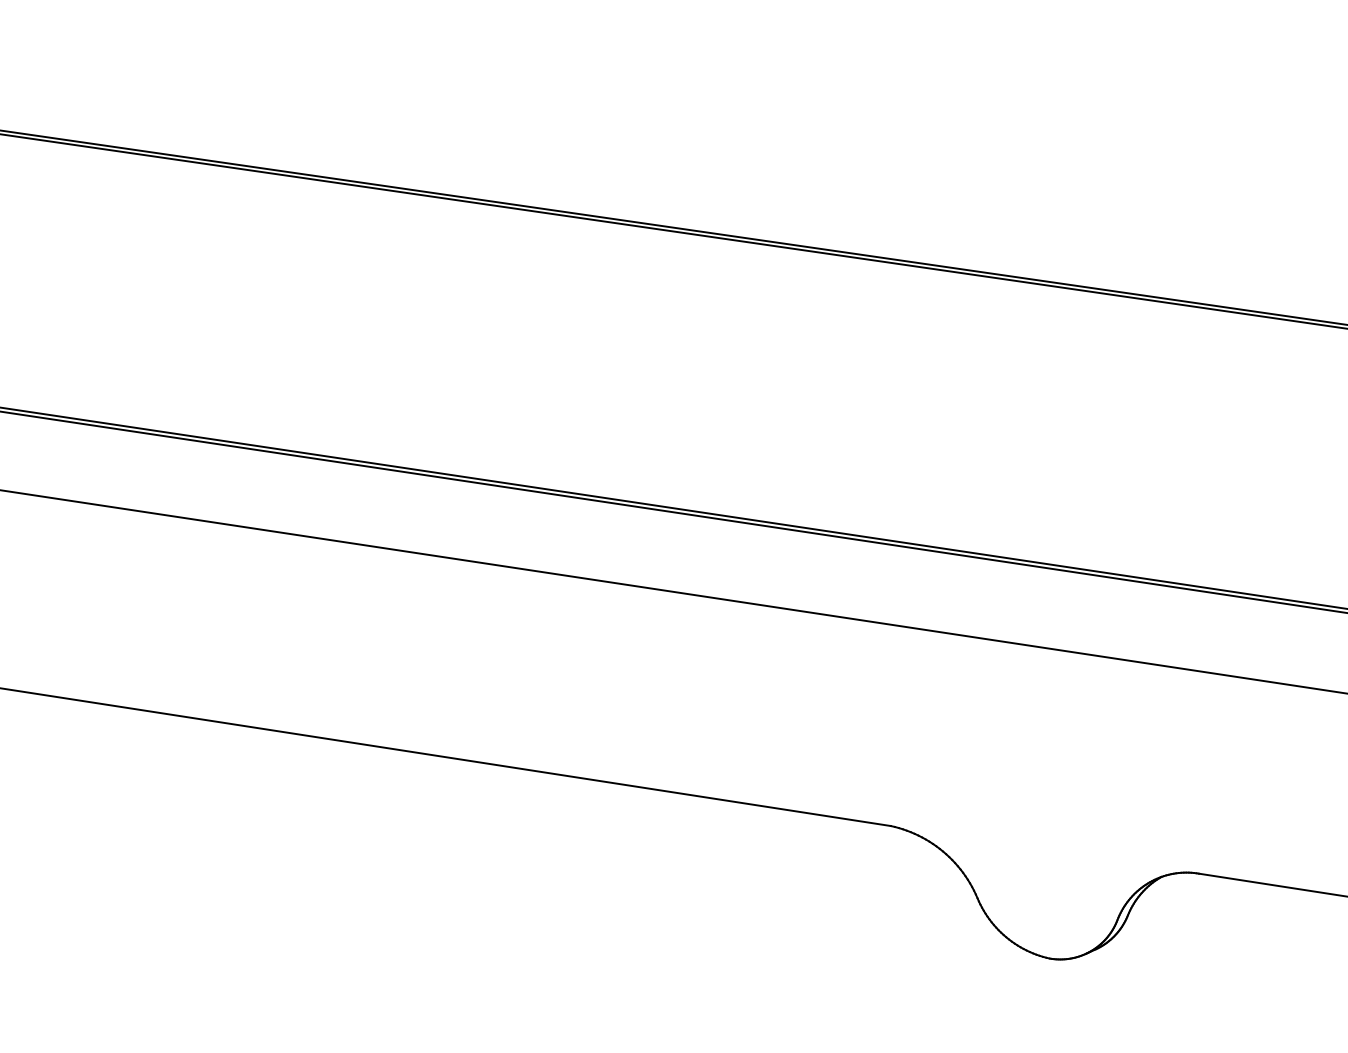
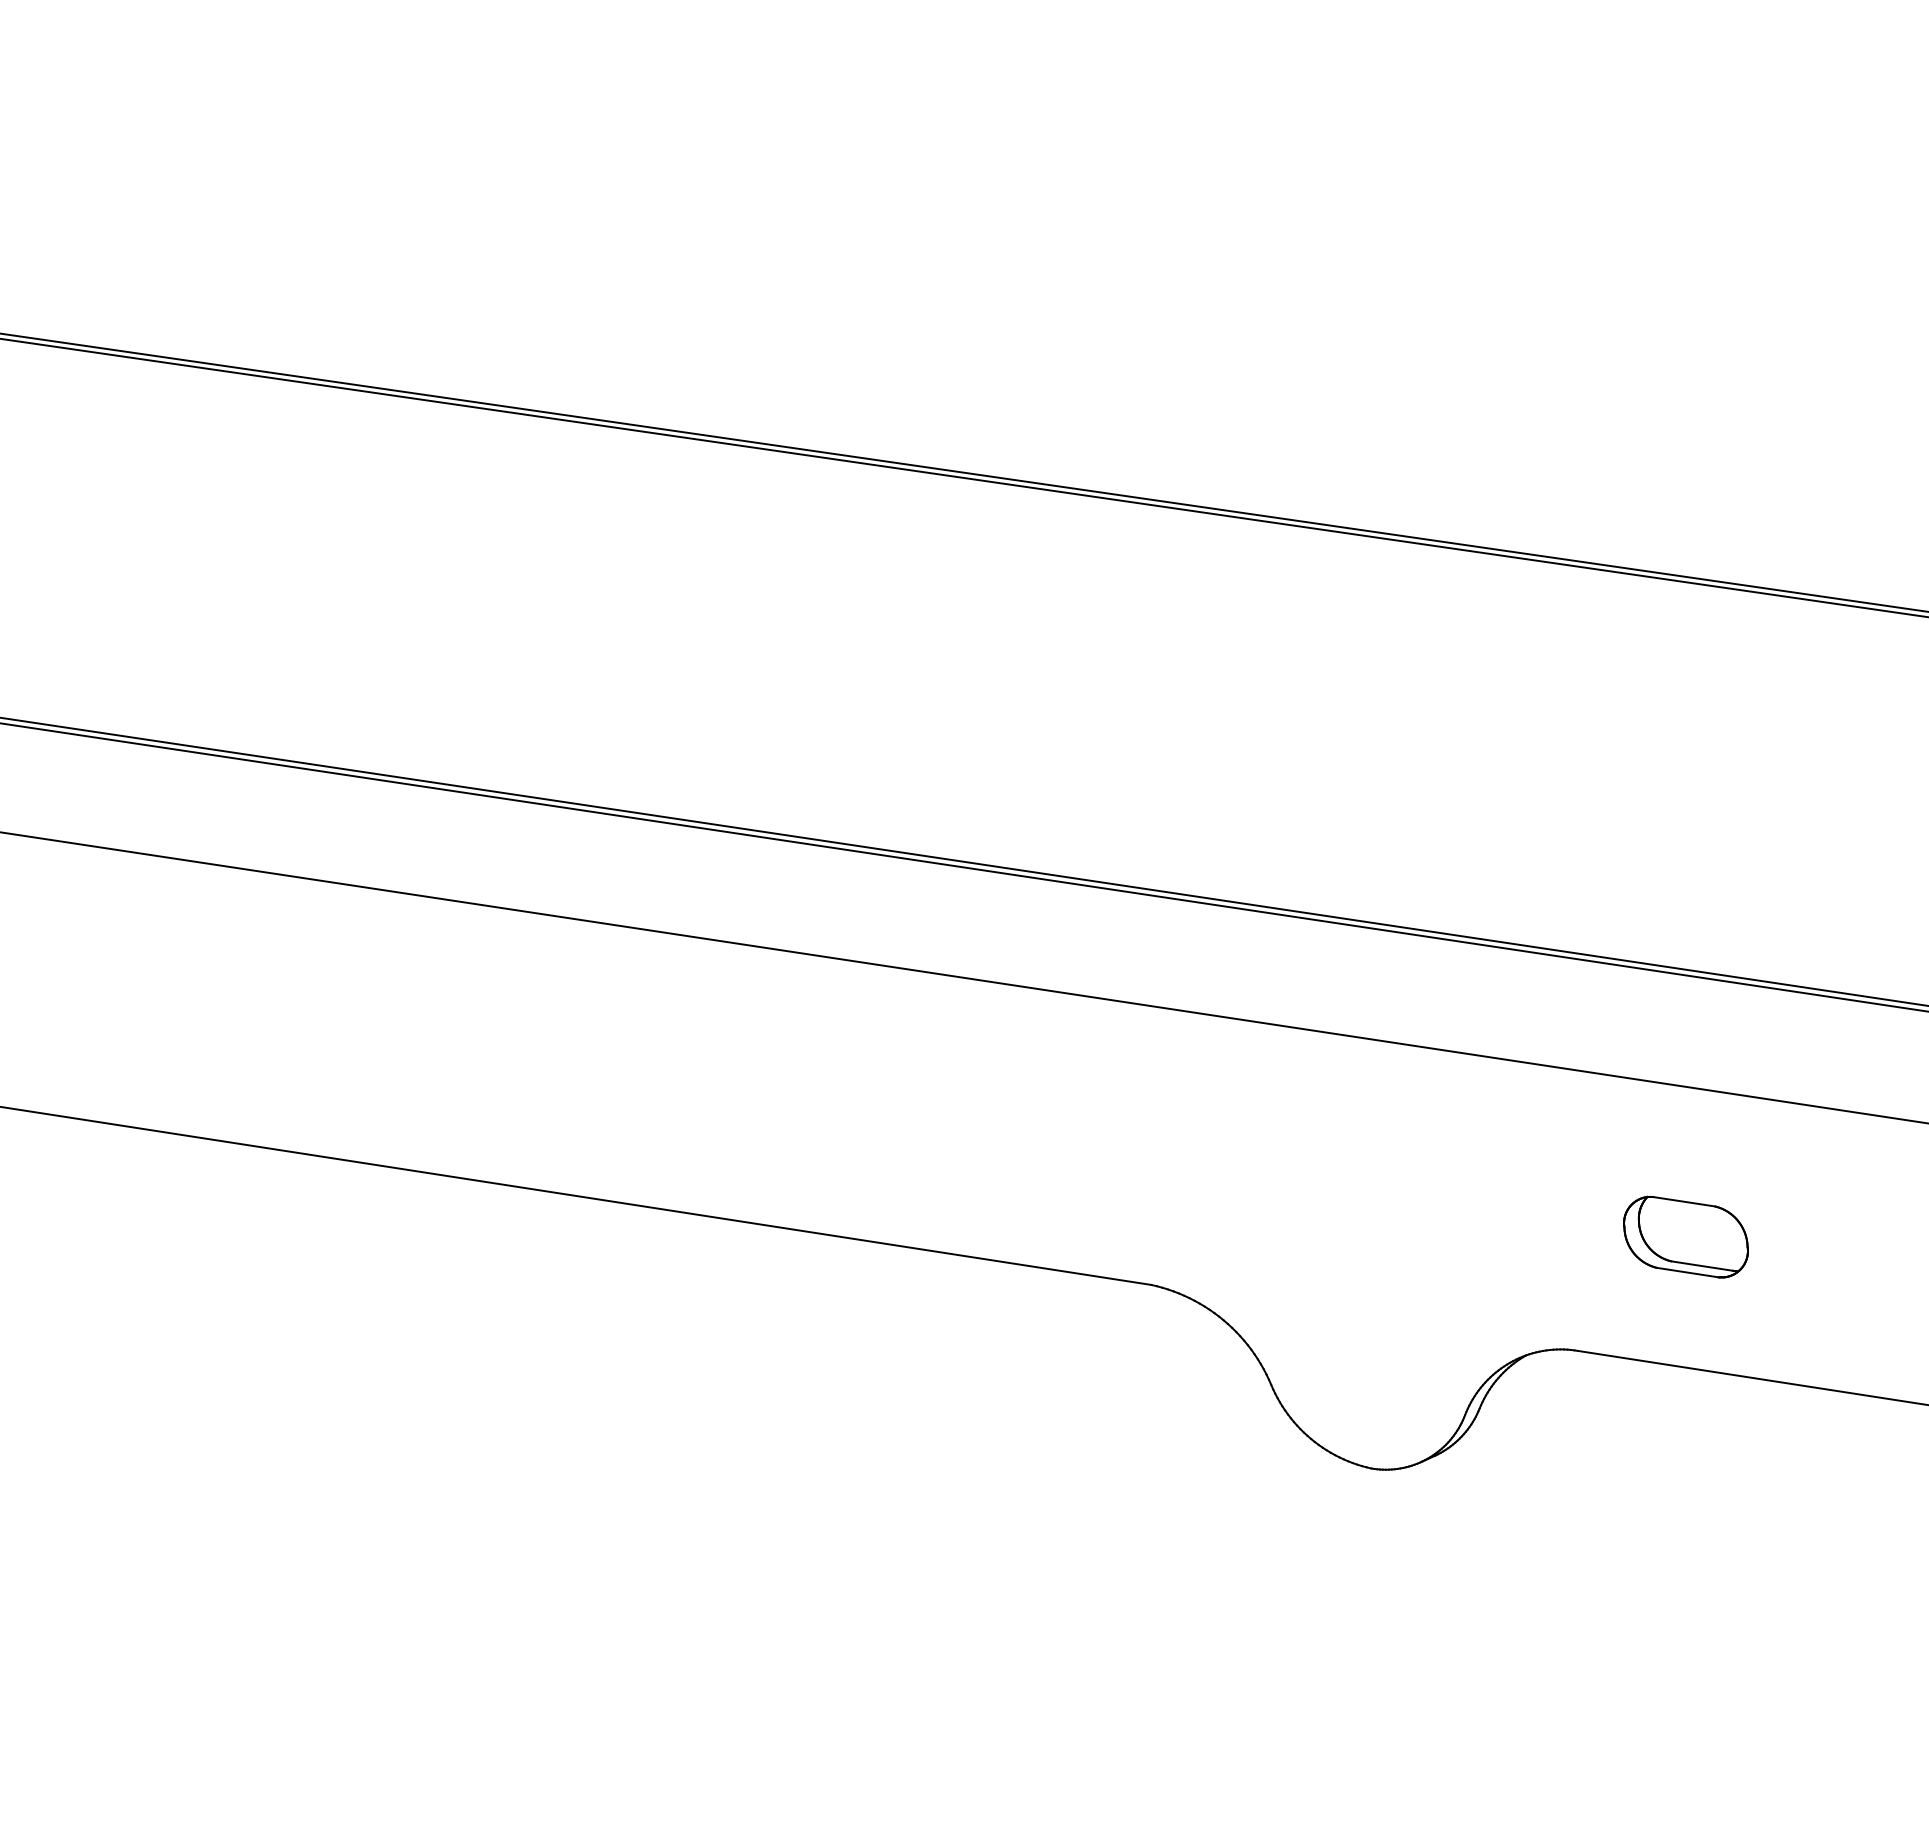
part: (1276, 791) -> (1685, 1236), added

